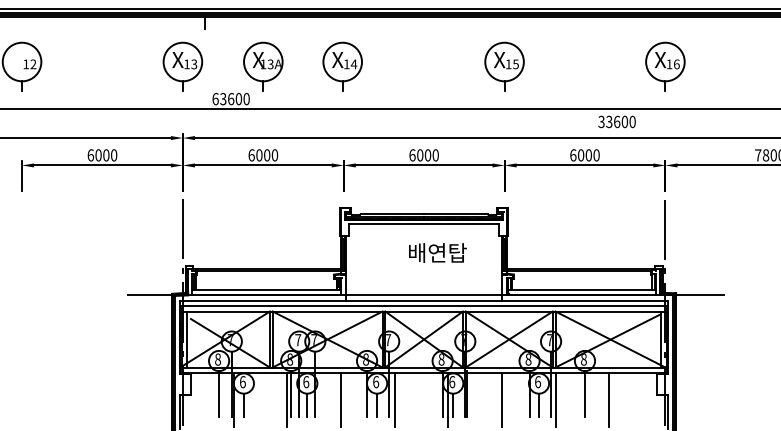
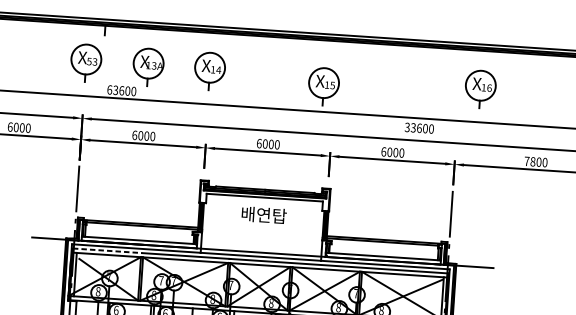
text: (186, 64) -> (89, 61), 13 -> 53
part: (504, 66) -> (323, 86), moved
part: (665, 66) -> (480, 89), moved
text: (437, 252) -> (263, 214), moved
line: (226, 306) -> (107, 251), solid -> dashed

